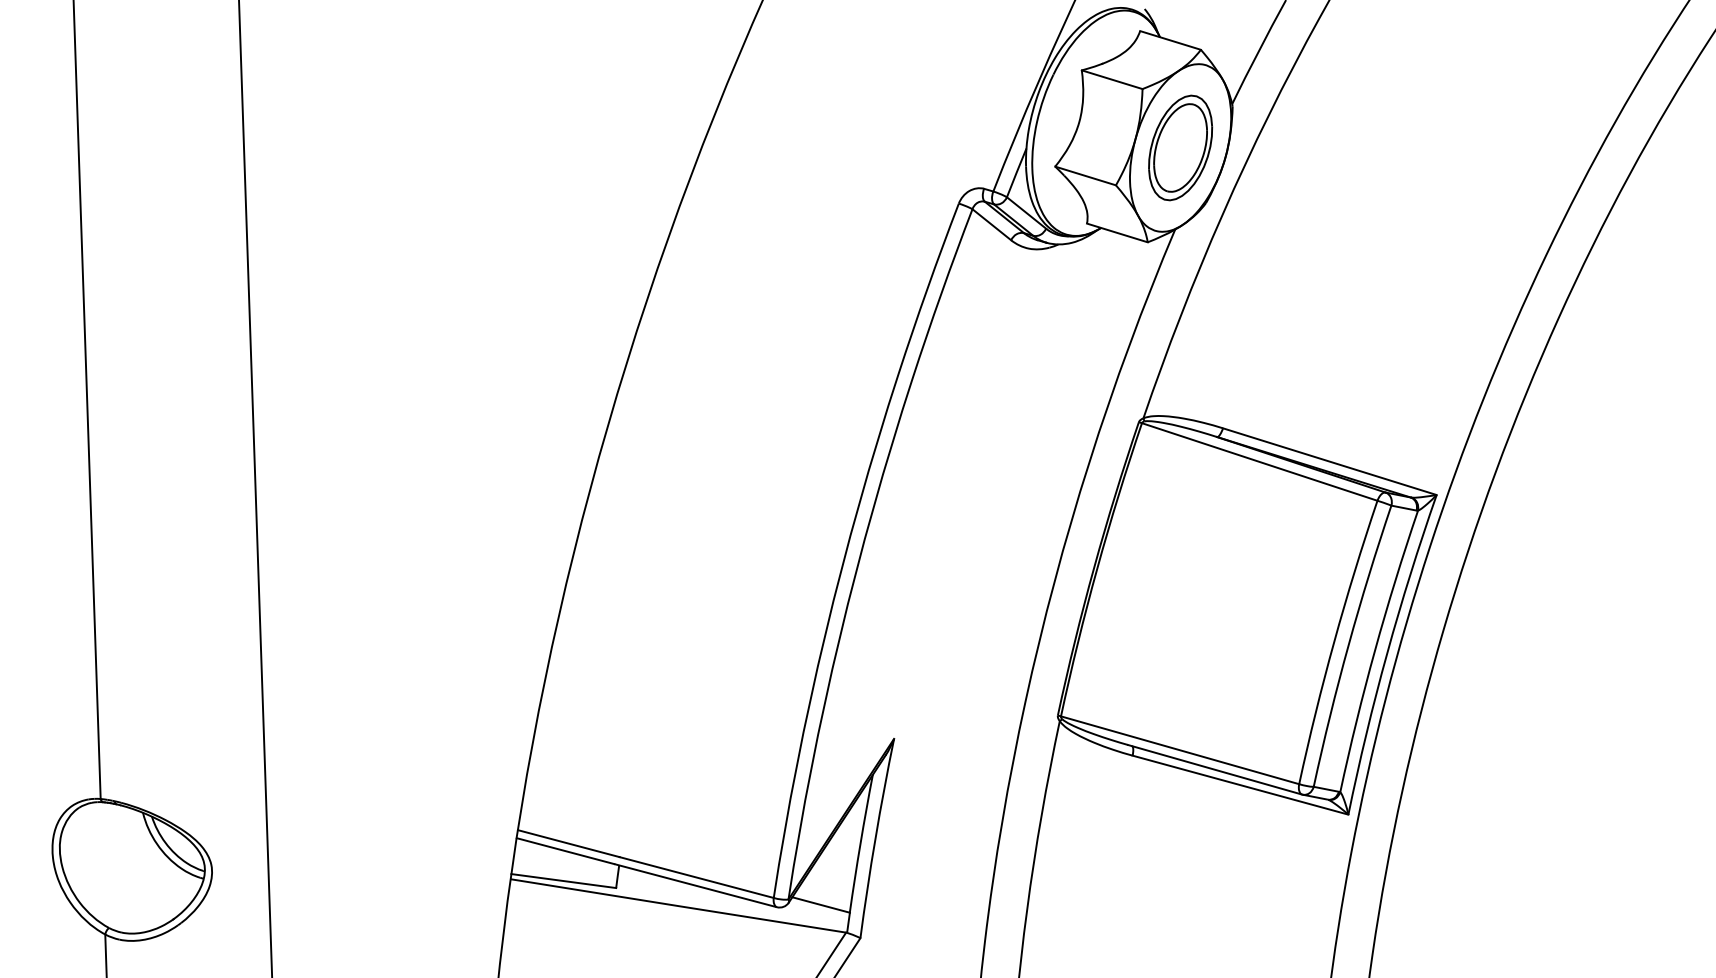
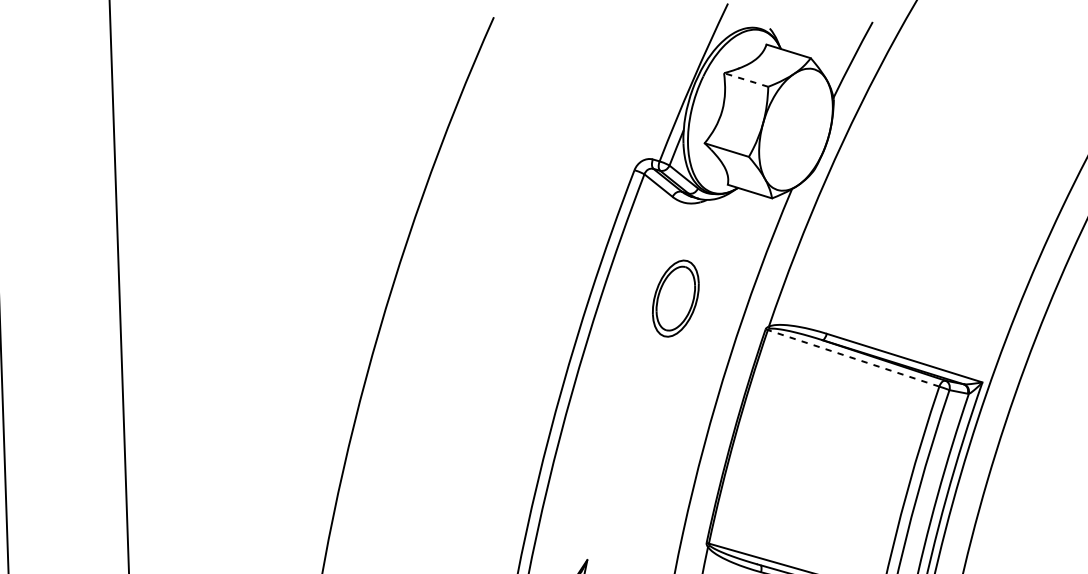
line: (1112, 79) -> (746, 79), solid -> dashed
part: (1180, 147) -> (675, 298), moved
line: (1259, 461) -> (853, 358), solid -> dashed

